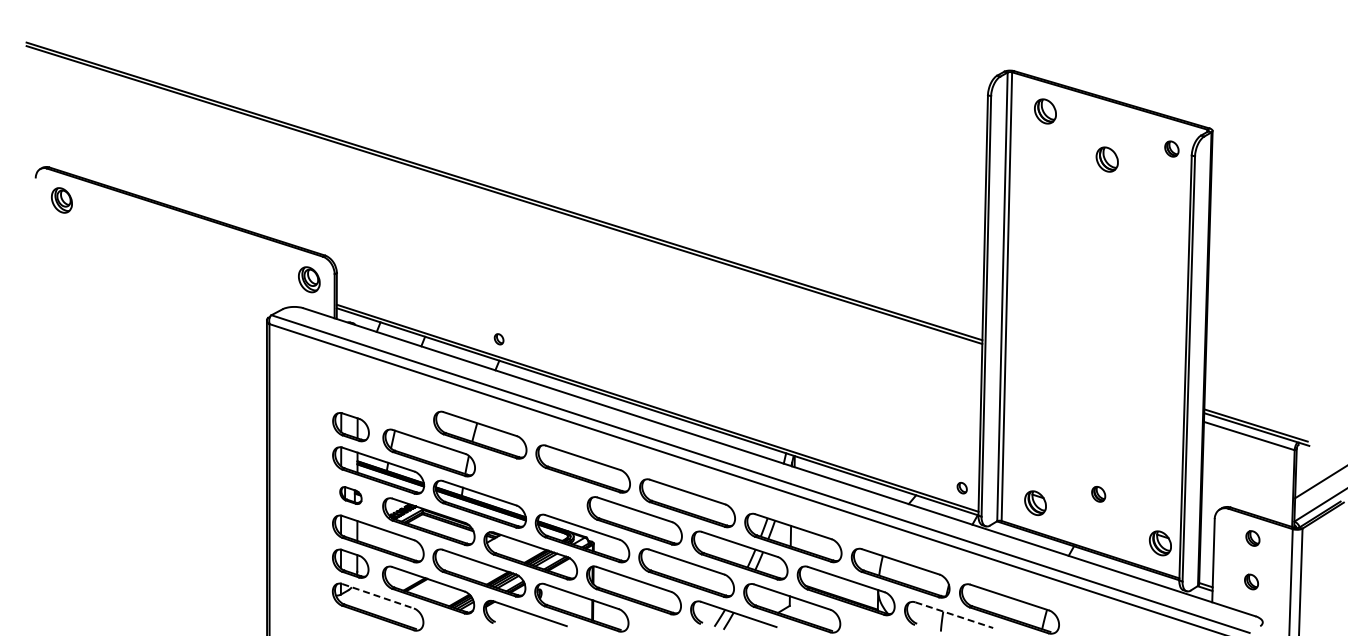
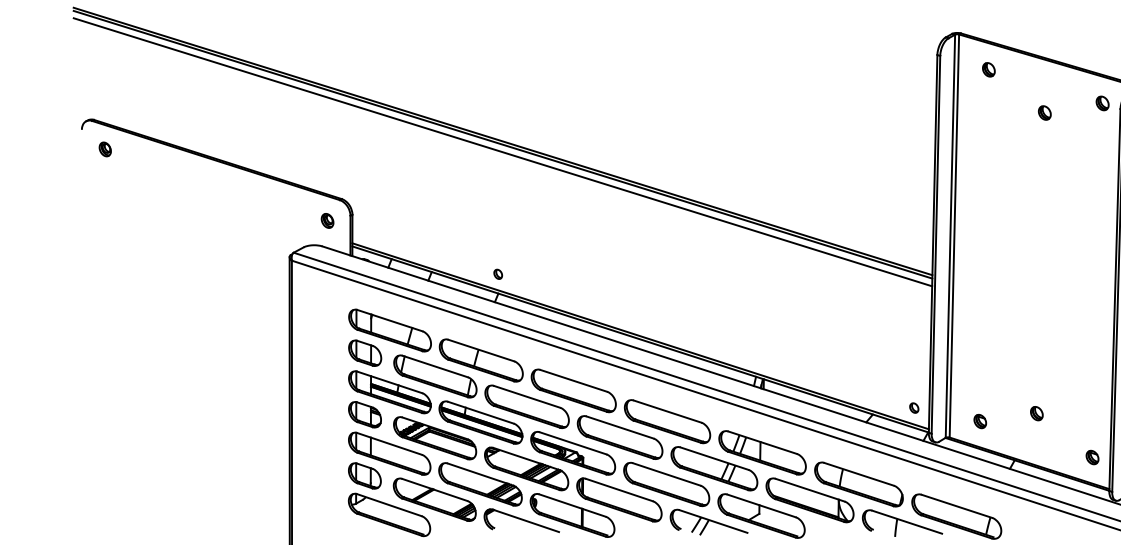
part: (1044, 111) -> (988, 69), size x0.62
part: (1107, 159) -> (1044, 112), size x0.62
part: (61, 199) -> (105, 148), size x0.62
line: (504, 203) -> (503, 152), added
part: (308, 279) -> (326, 220), size x0.62
part: (378, 401) -> (389, 330), added
part: (530, 486) -> (526, 406), added
part: (350, 495) -> (364, 414), size x1.67
part: (1035, 502) -> (980, 420), size x0.62
part: (1160, 542) -> (1092, 456), size x0.62
line: (378, 596) -> (389, 505), dashed -> solid
line: (954, 615) -> (907, 522), dashed -> solid

